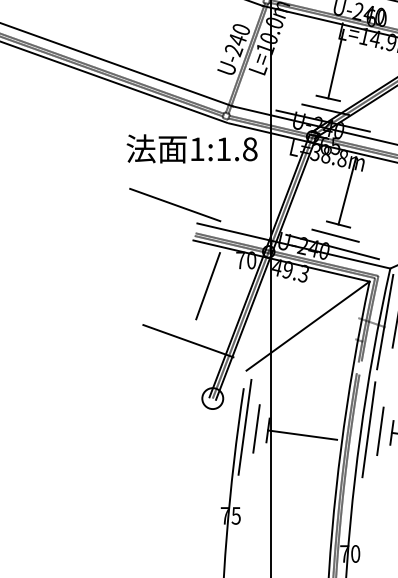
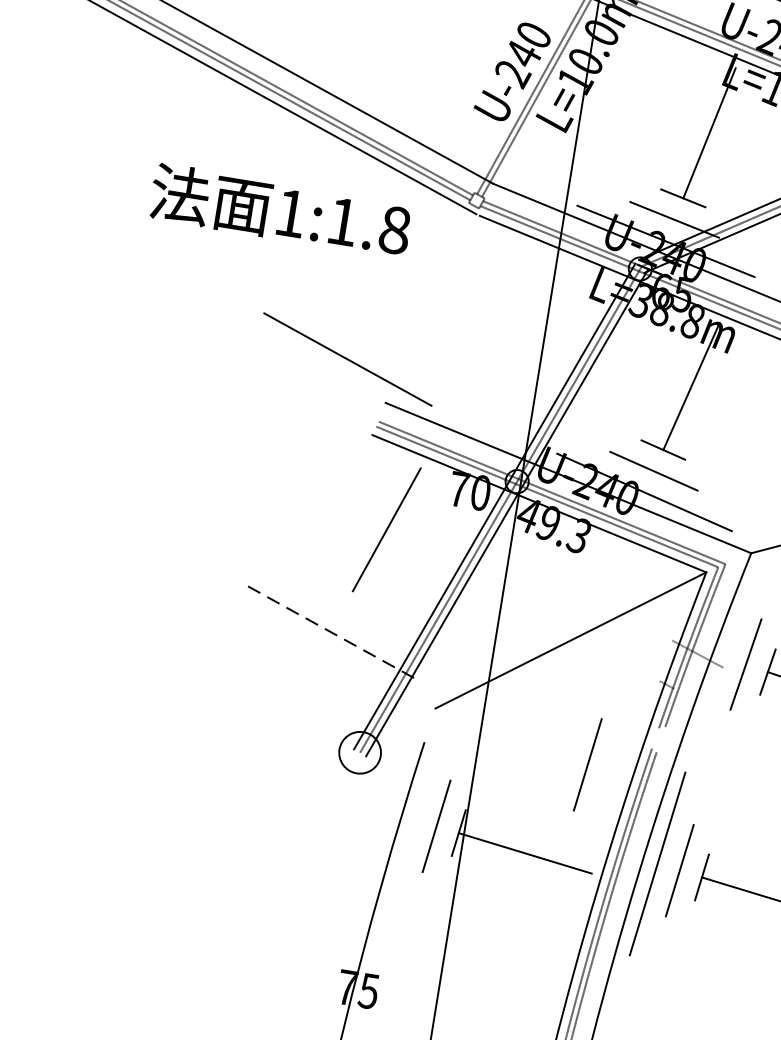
text: (191, 148) -> (279, 209), moved
line: (385, 321) -> (724, 655), removed
line: (188, 341) -> (330, 632), solid -> dashed
line: (326, 385) -> (588, 763), added
line: (244, 426) -> (413, 817), removed

